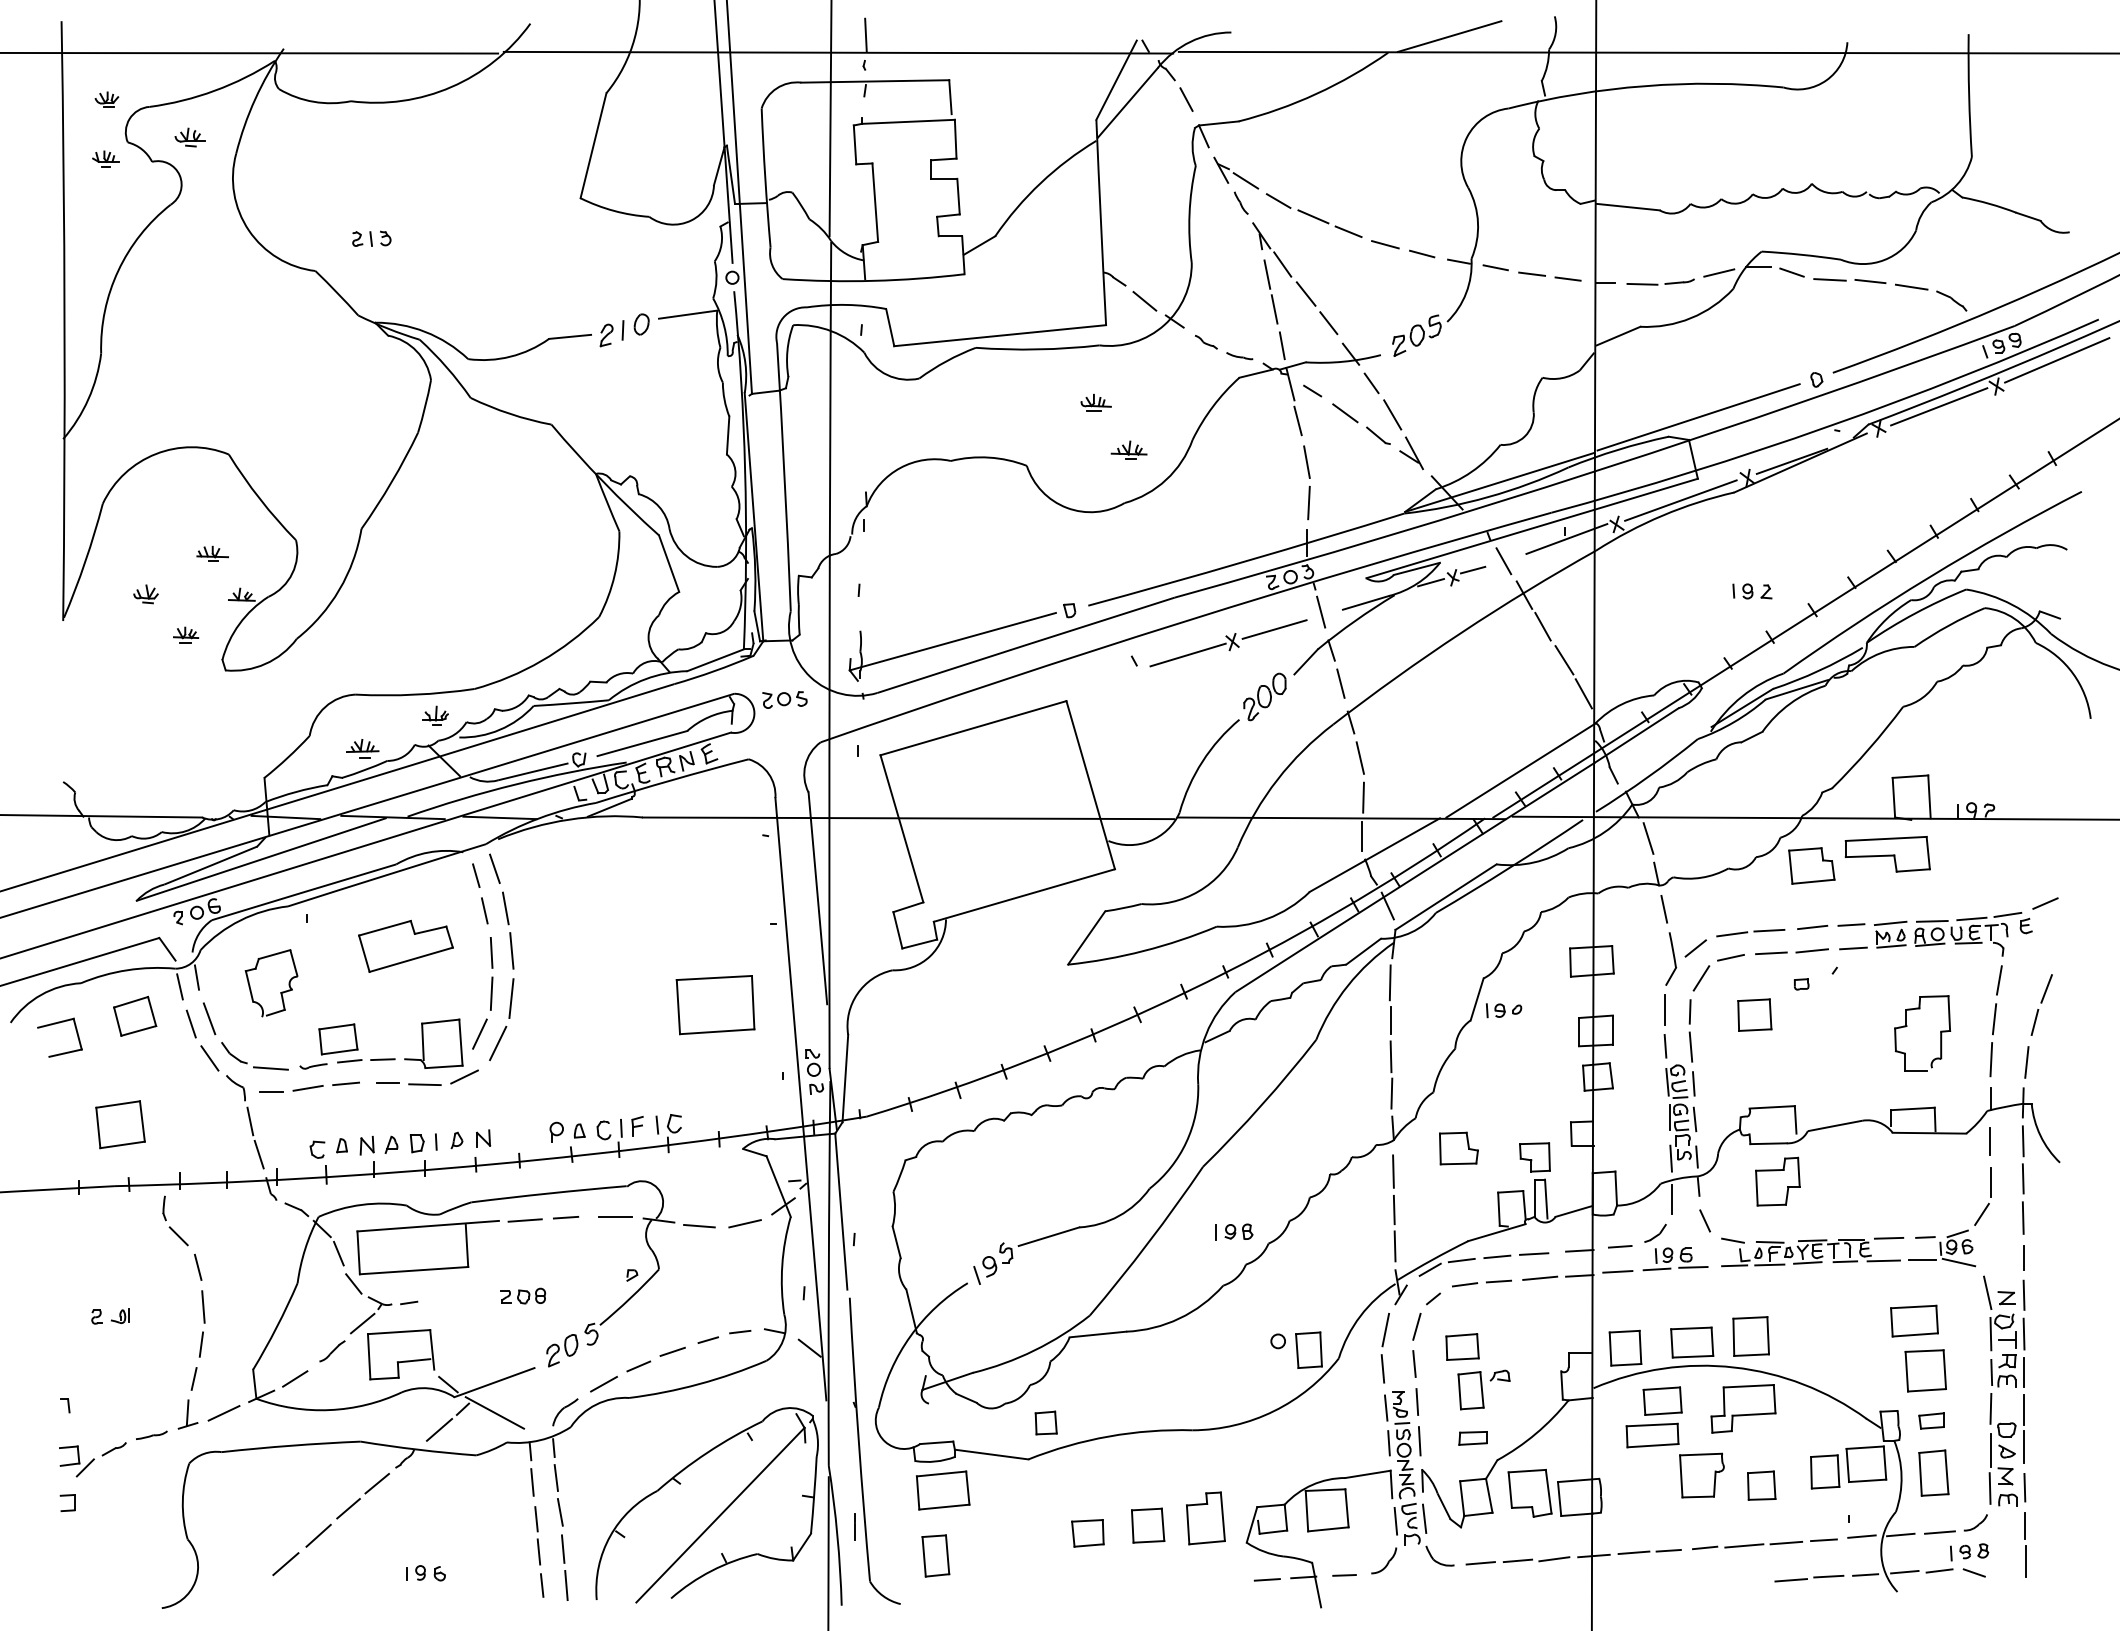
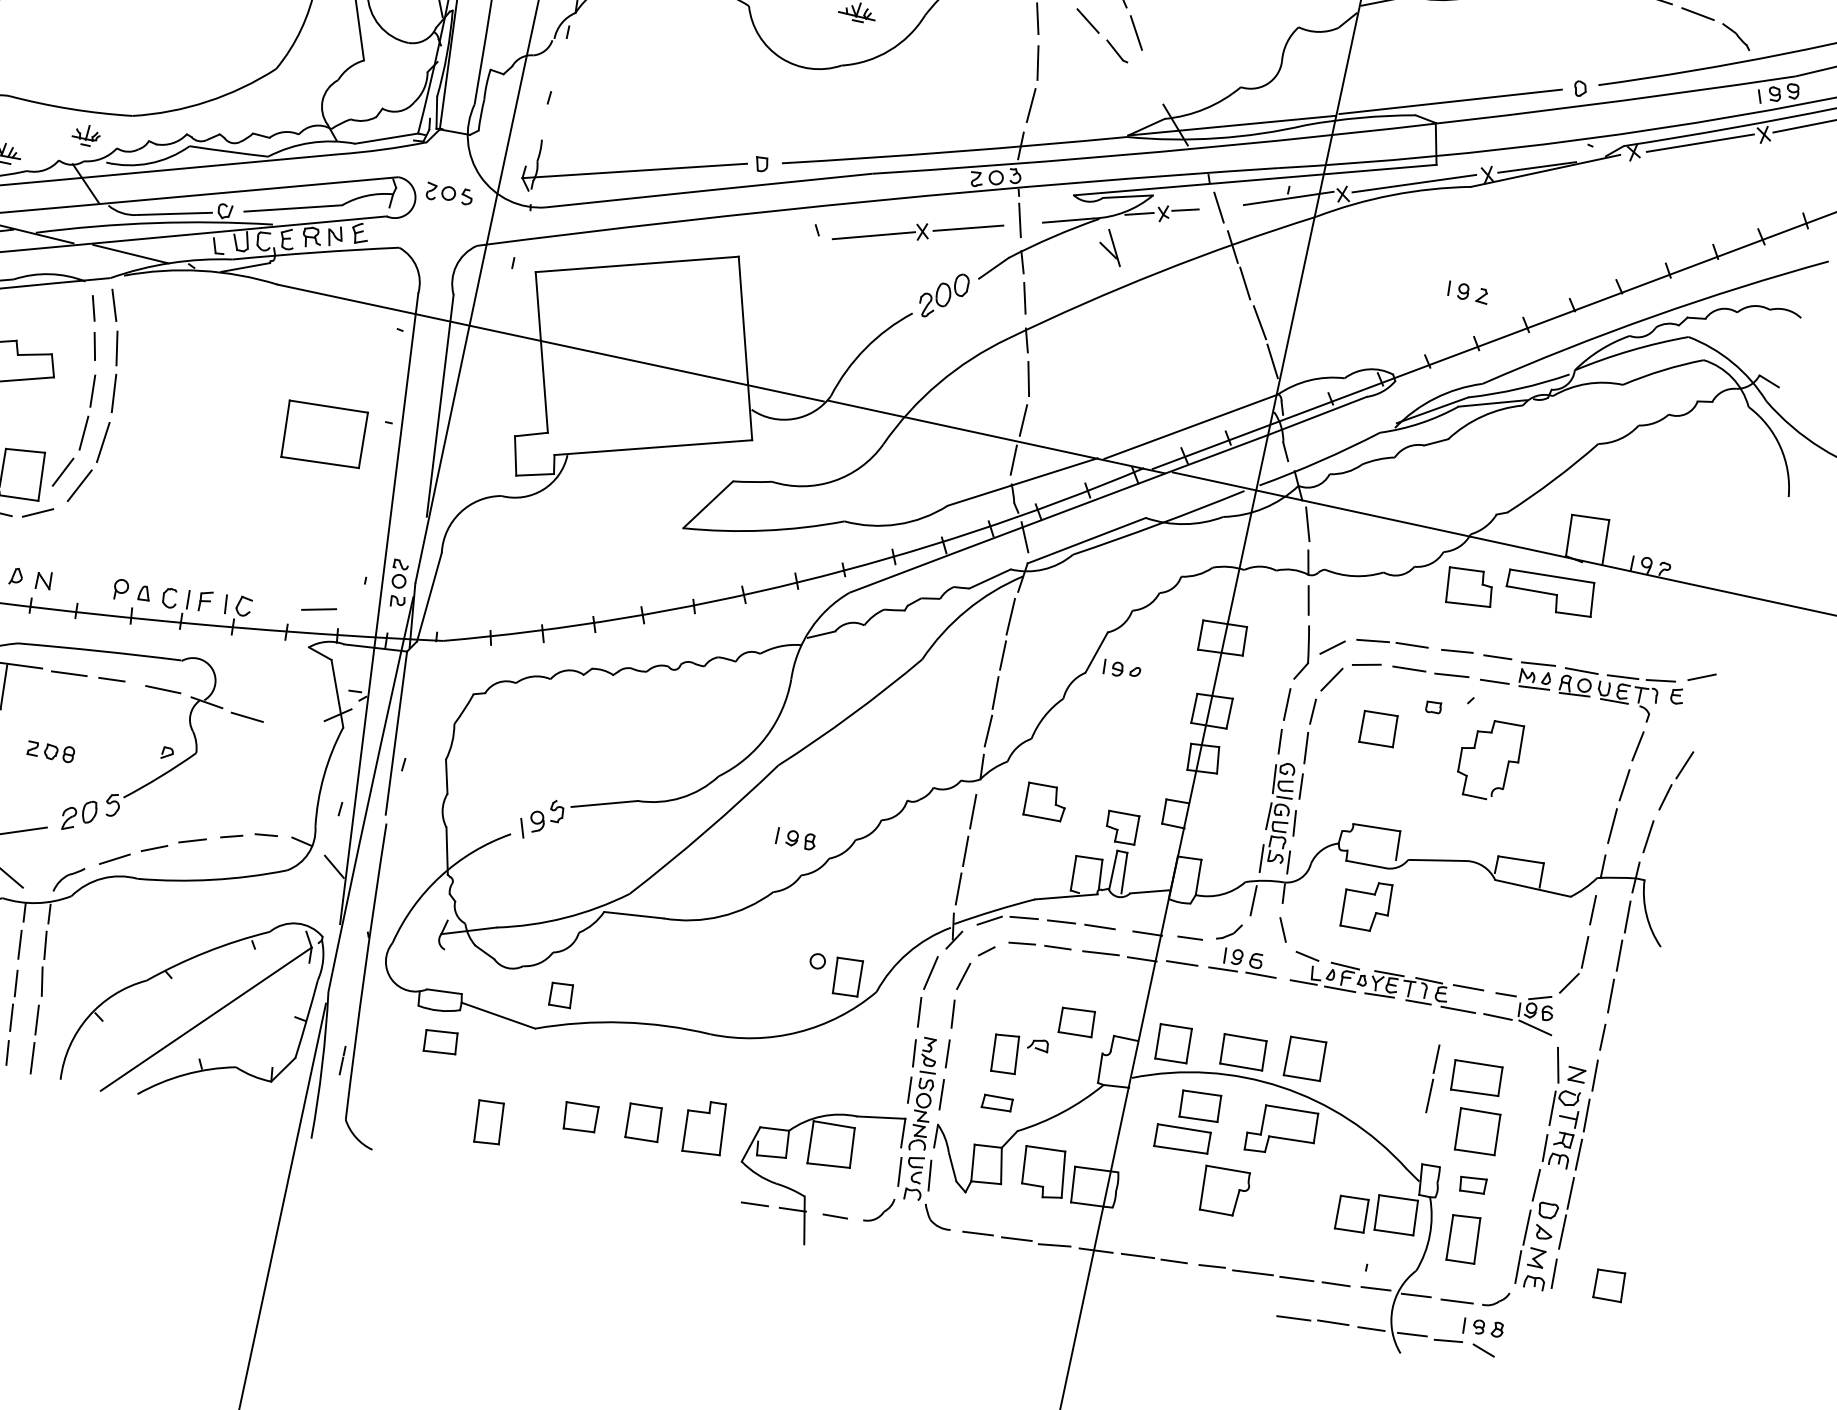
part: (1411, 453) -> (1111, 247), moved
part: (715, 1005) -> (324, 435), moved
part: (1907, 1026) -> (1475, 748), moved
line: (744, 1223) -> (318, 609), moved
part: (1462, 1346) -> (1077, 1021), moved
part: (1761, 1485) -> (1609, 1285), moved
part: (943, 1490) -> (441, 1042), size x0.6
line: (2025, 1545) -> (1432, 1079), moved
part: (935, 1555) -> (488, 1122), moved

